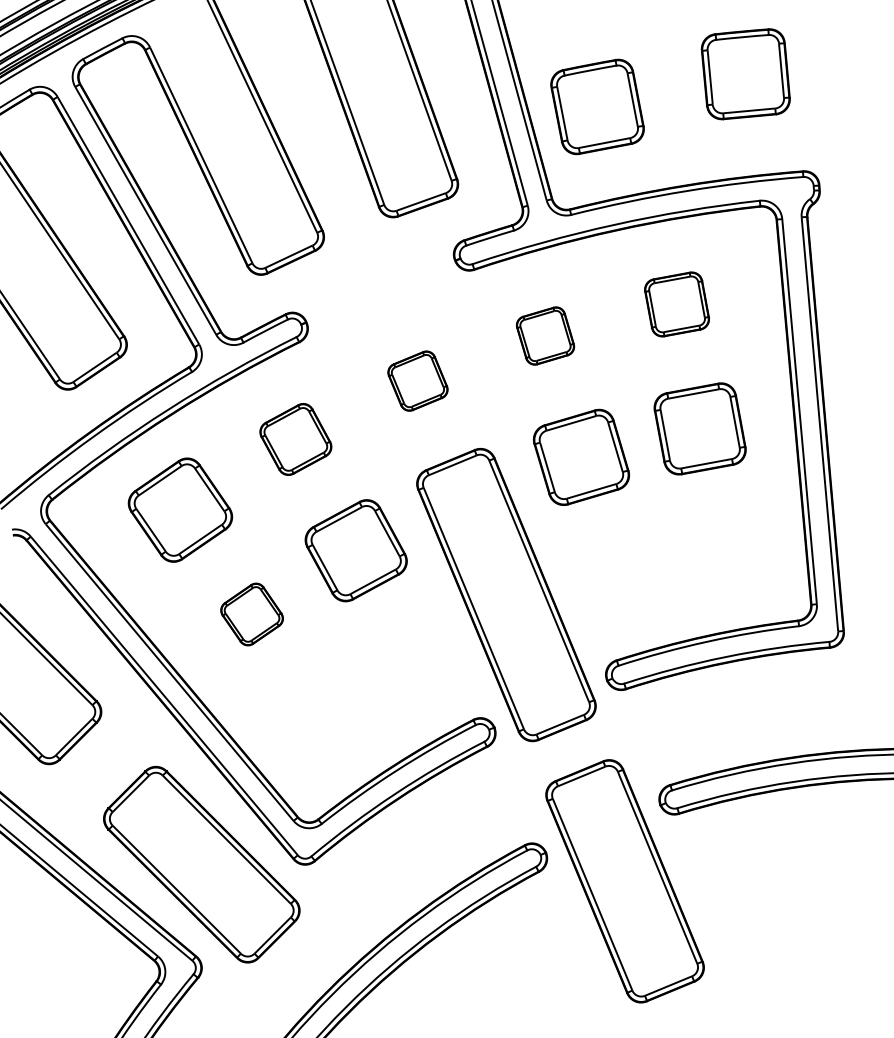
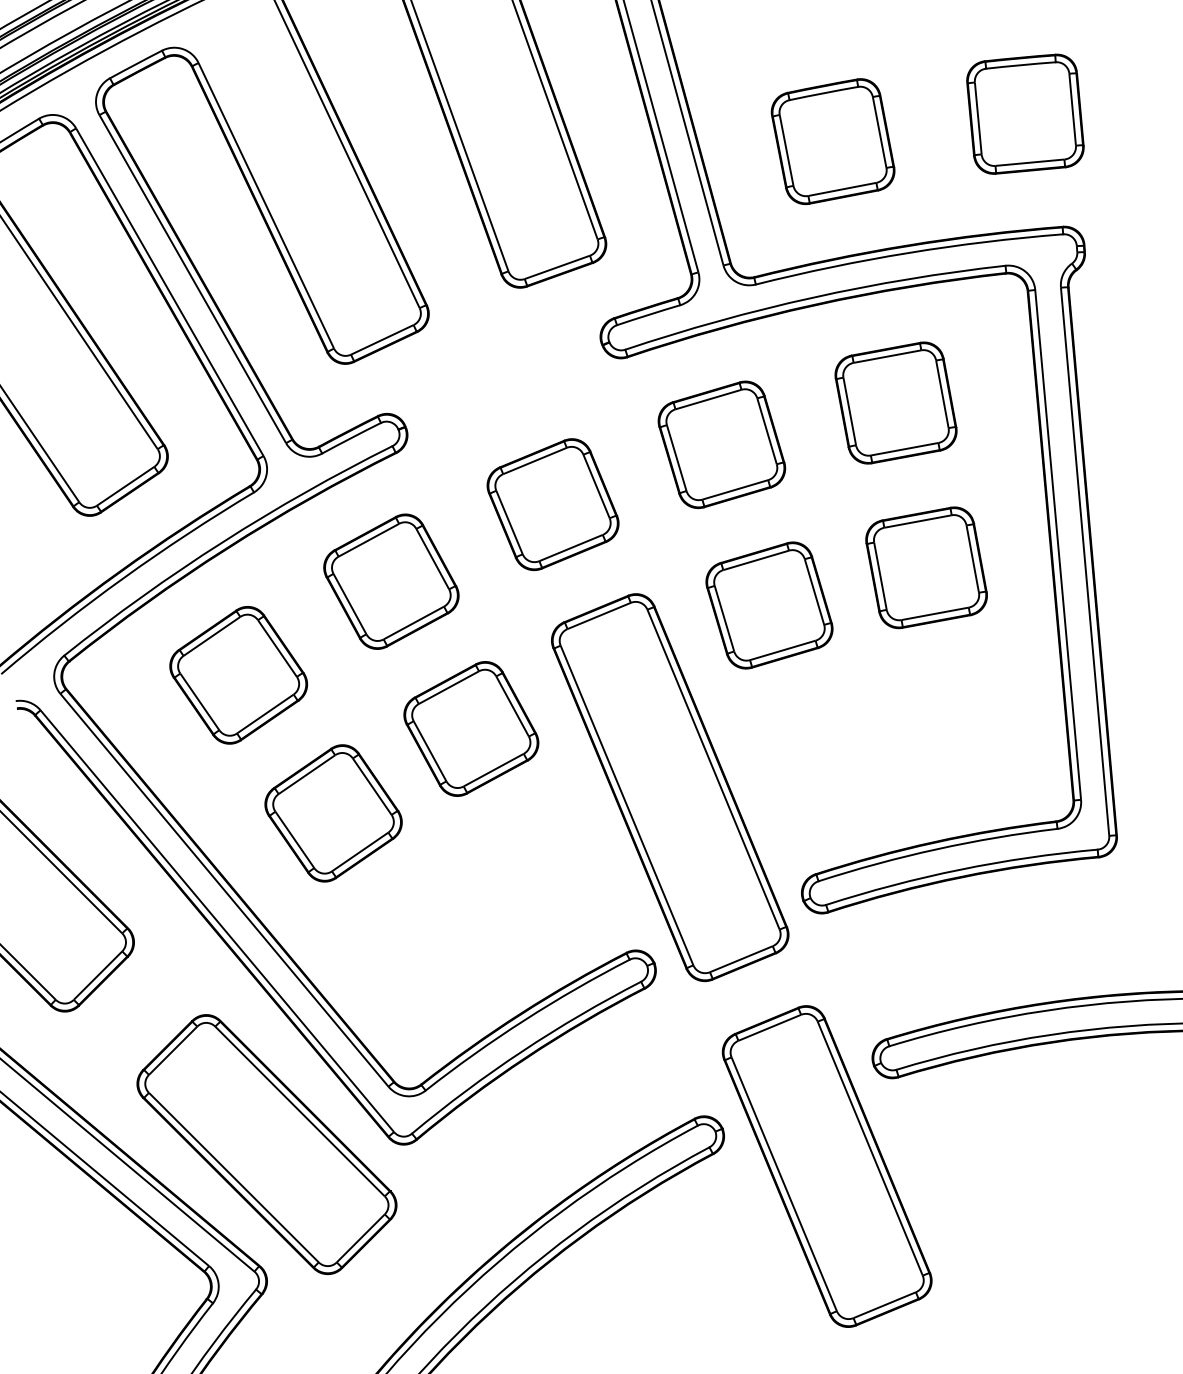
part: (745, 74) -> (1024, 114), moved
part: (597, 106) -> (833, 141), moved
part: (676, 304) -> (895, 403), size x1.43
part: (545, 335) -> (721, 444), size x1.67
part: (417, 380) -> (552, 503), size x1.67
part: (295, 439) -> (390, 581), size x1.43
part: (251, 614) -> (332, 813), size x1.67

